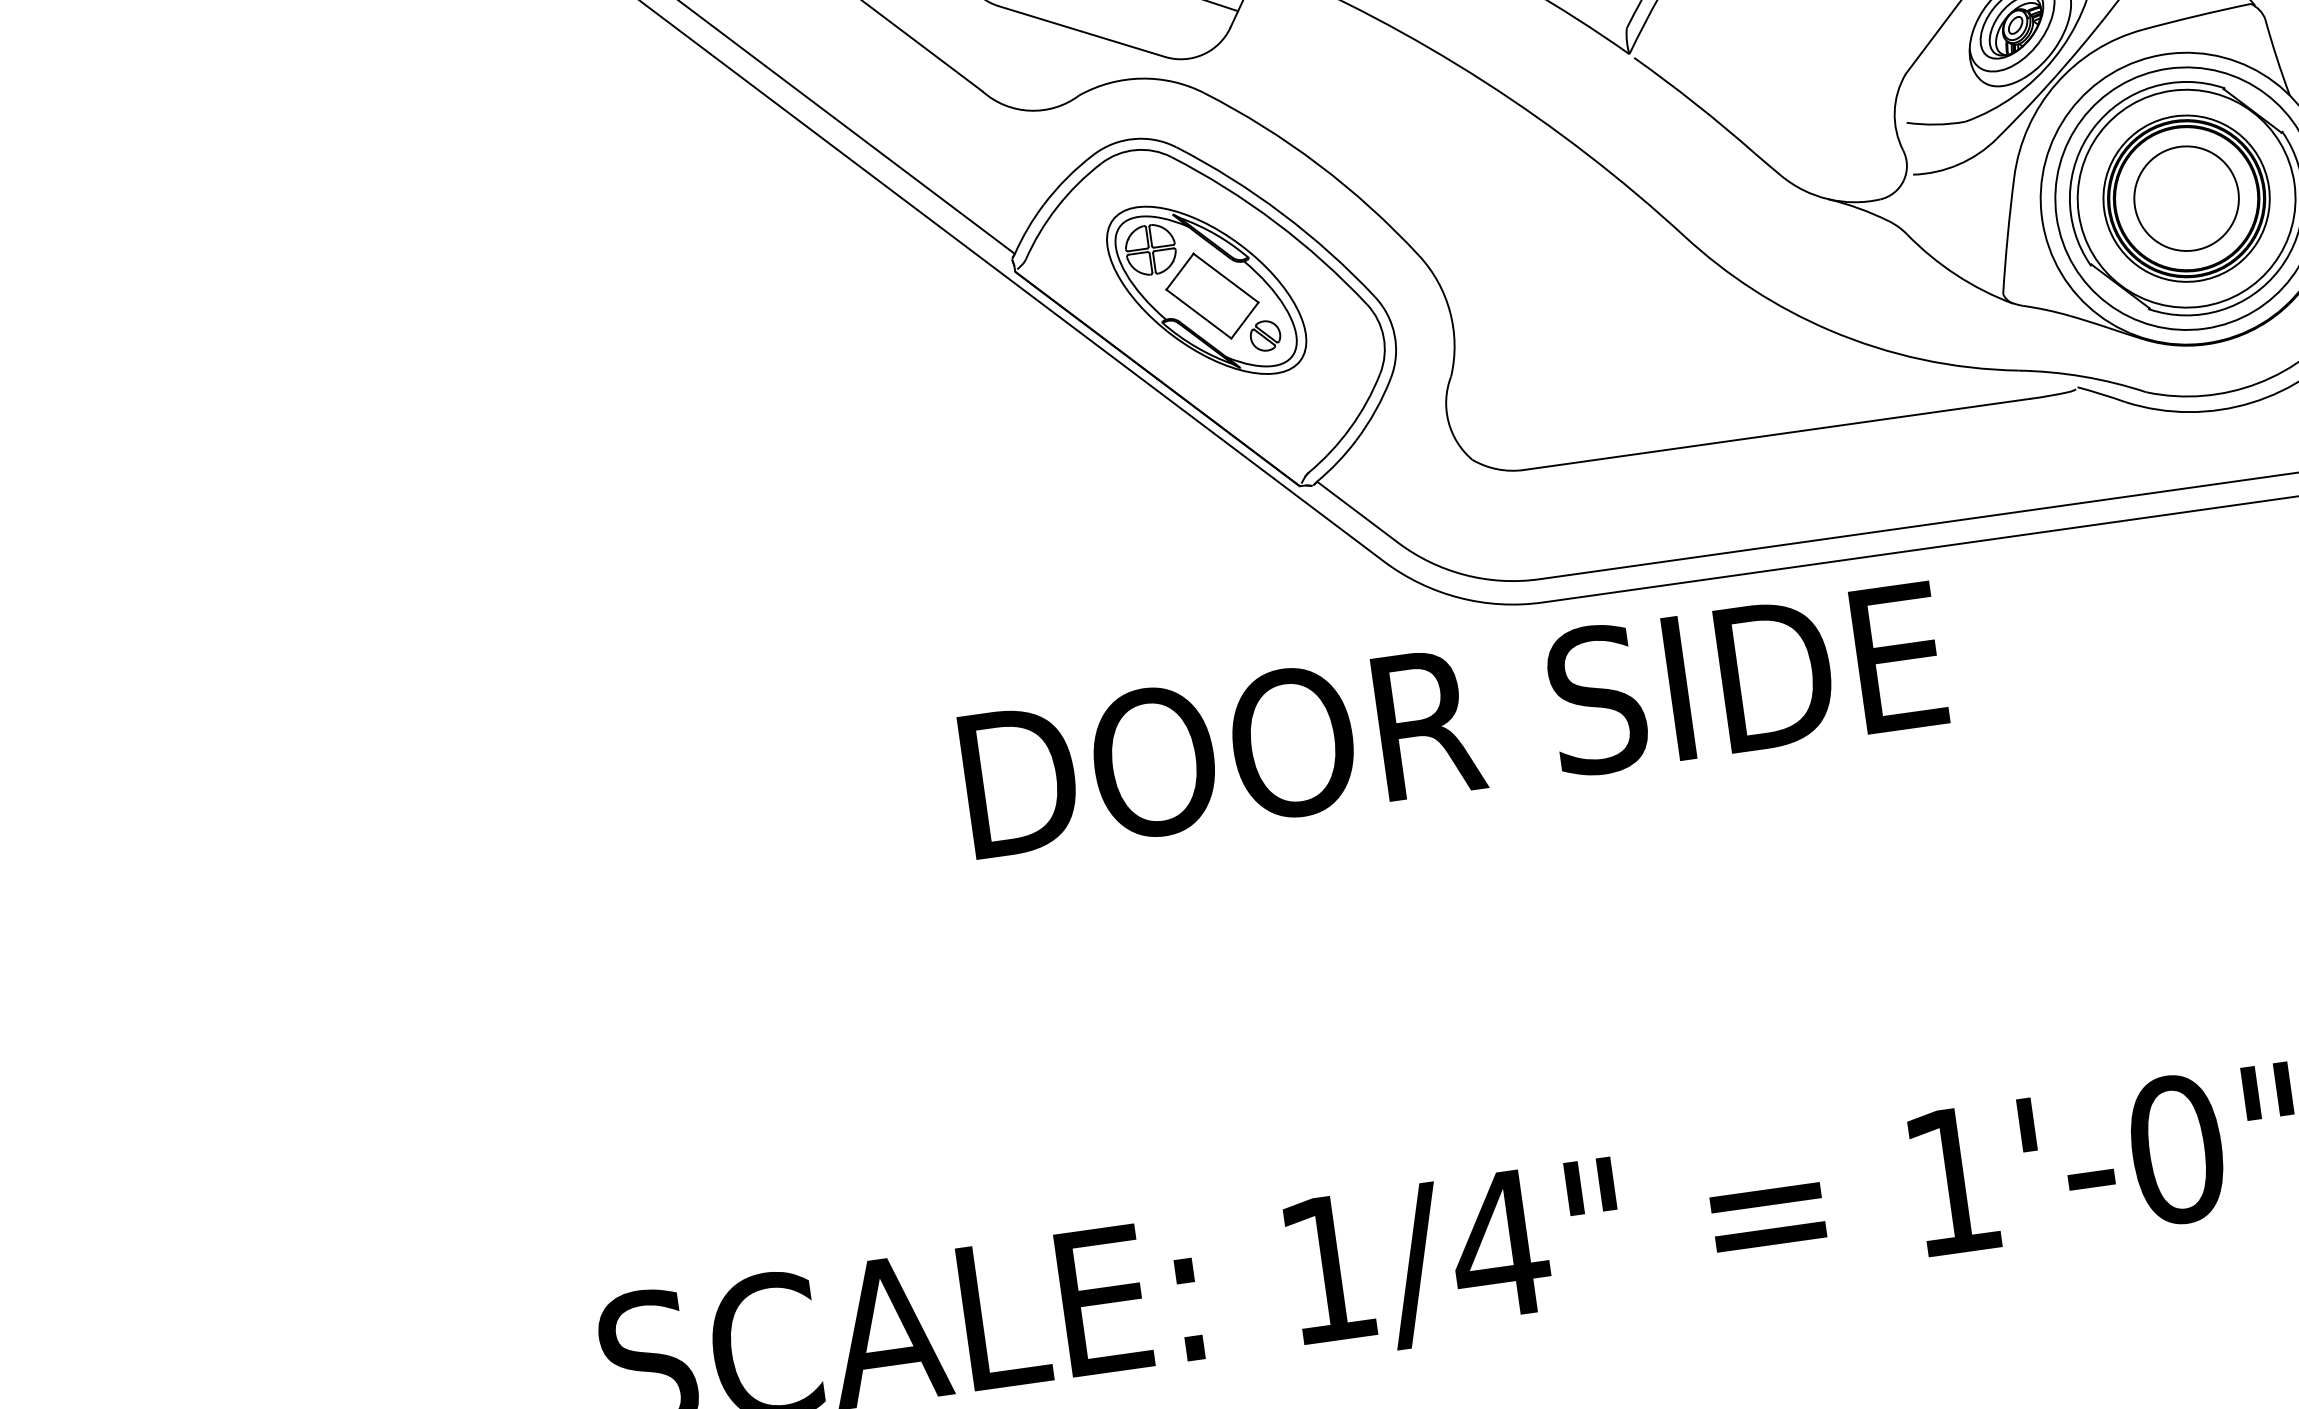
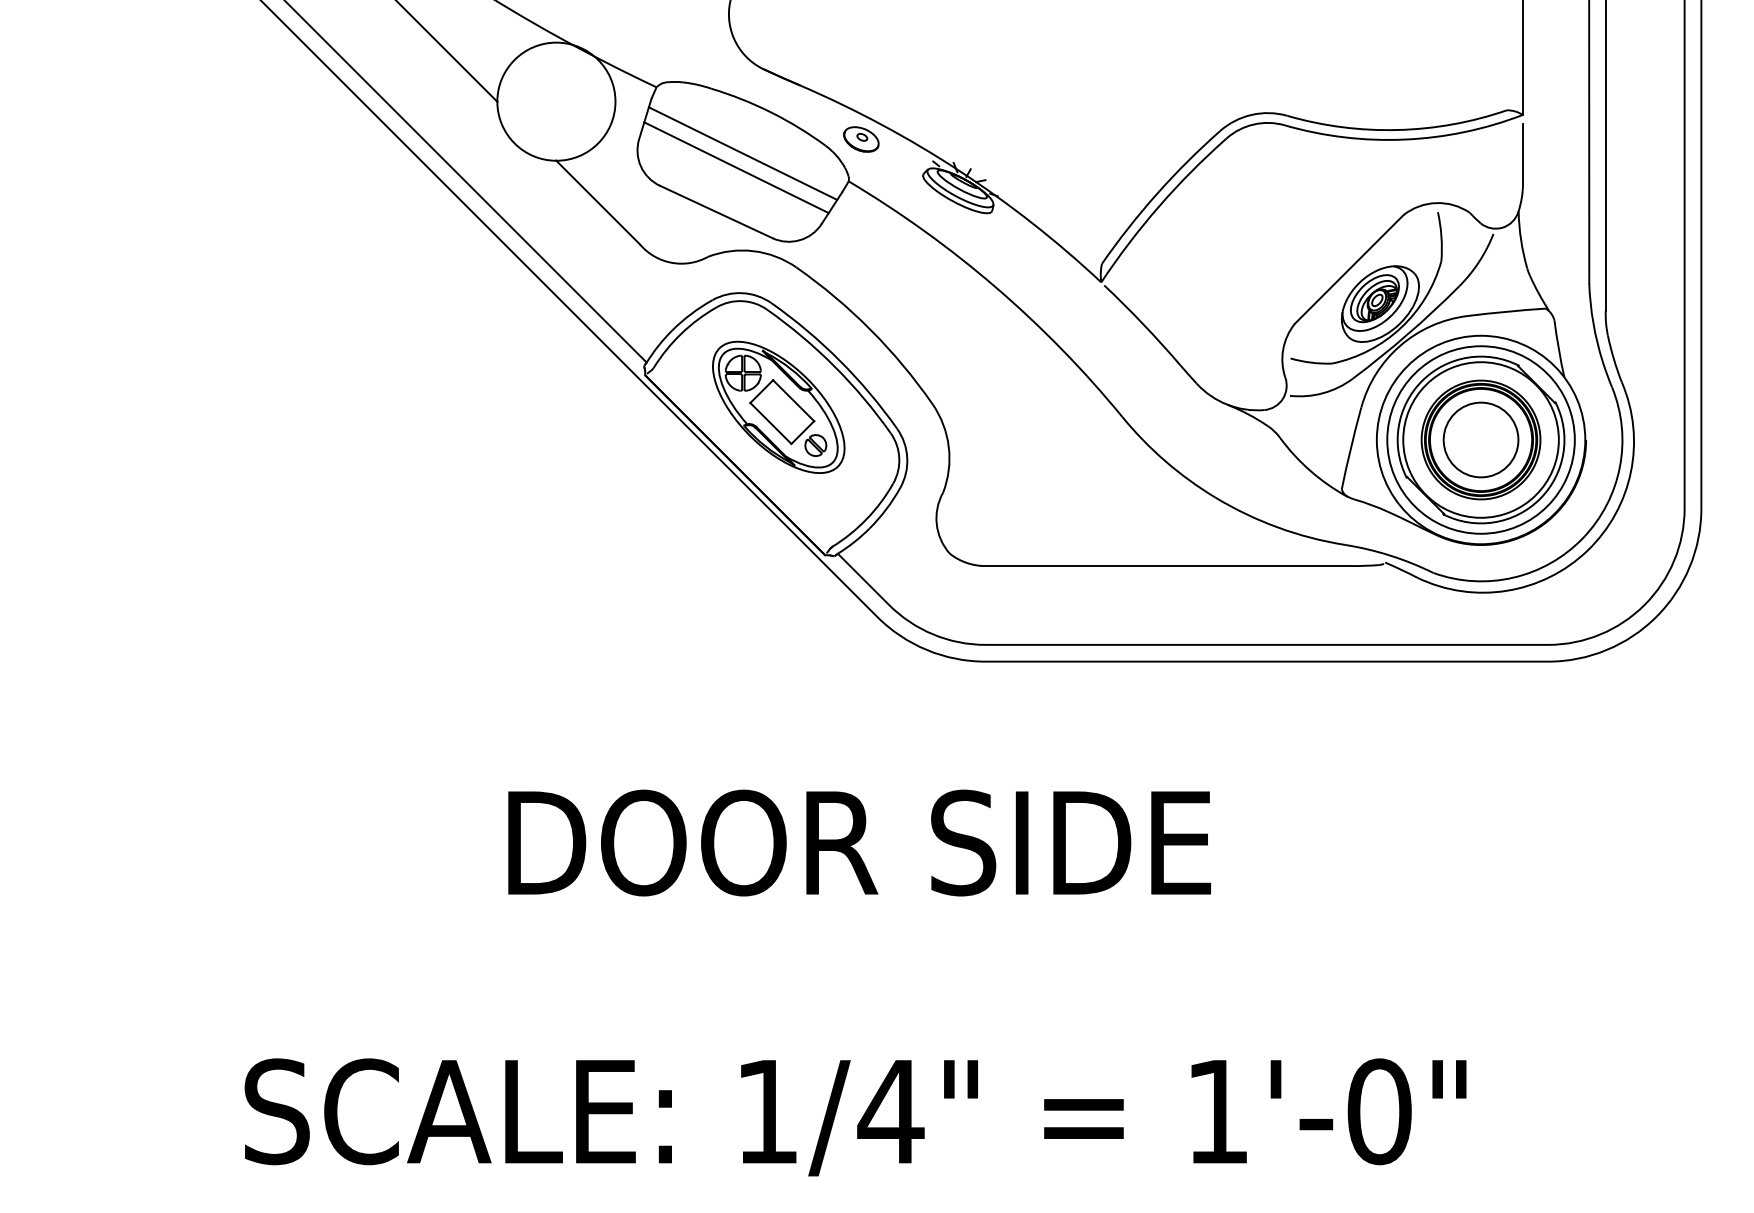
text: (1453, 719) -> (859, 842), moved

